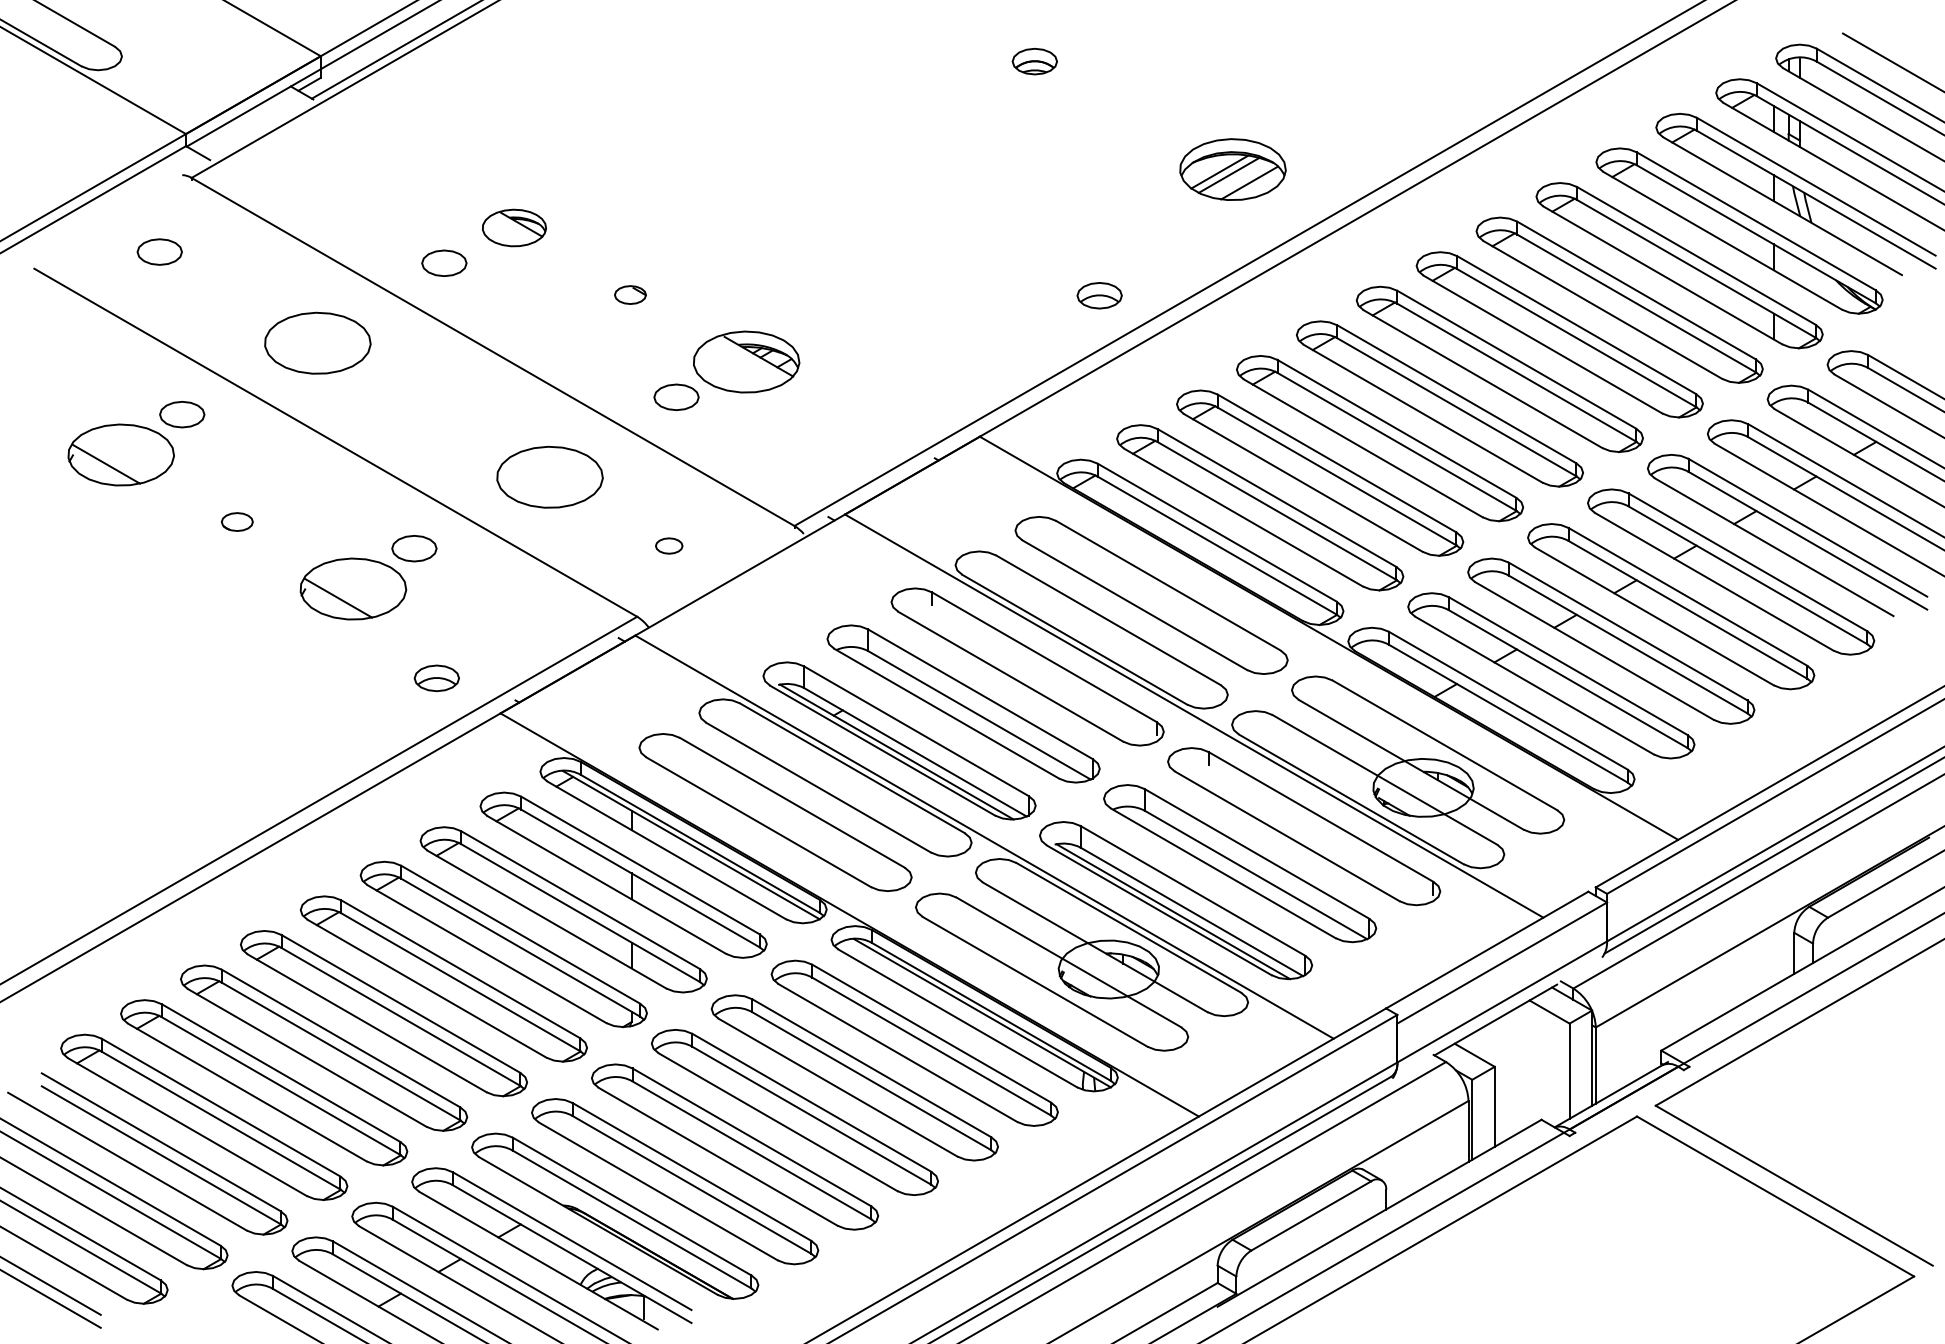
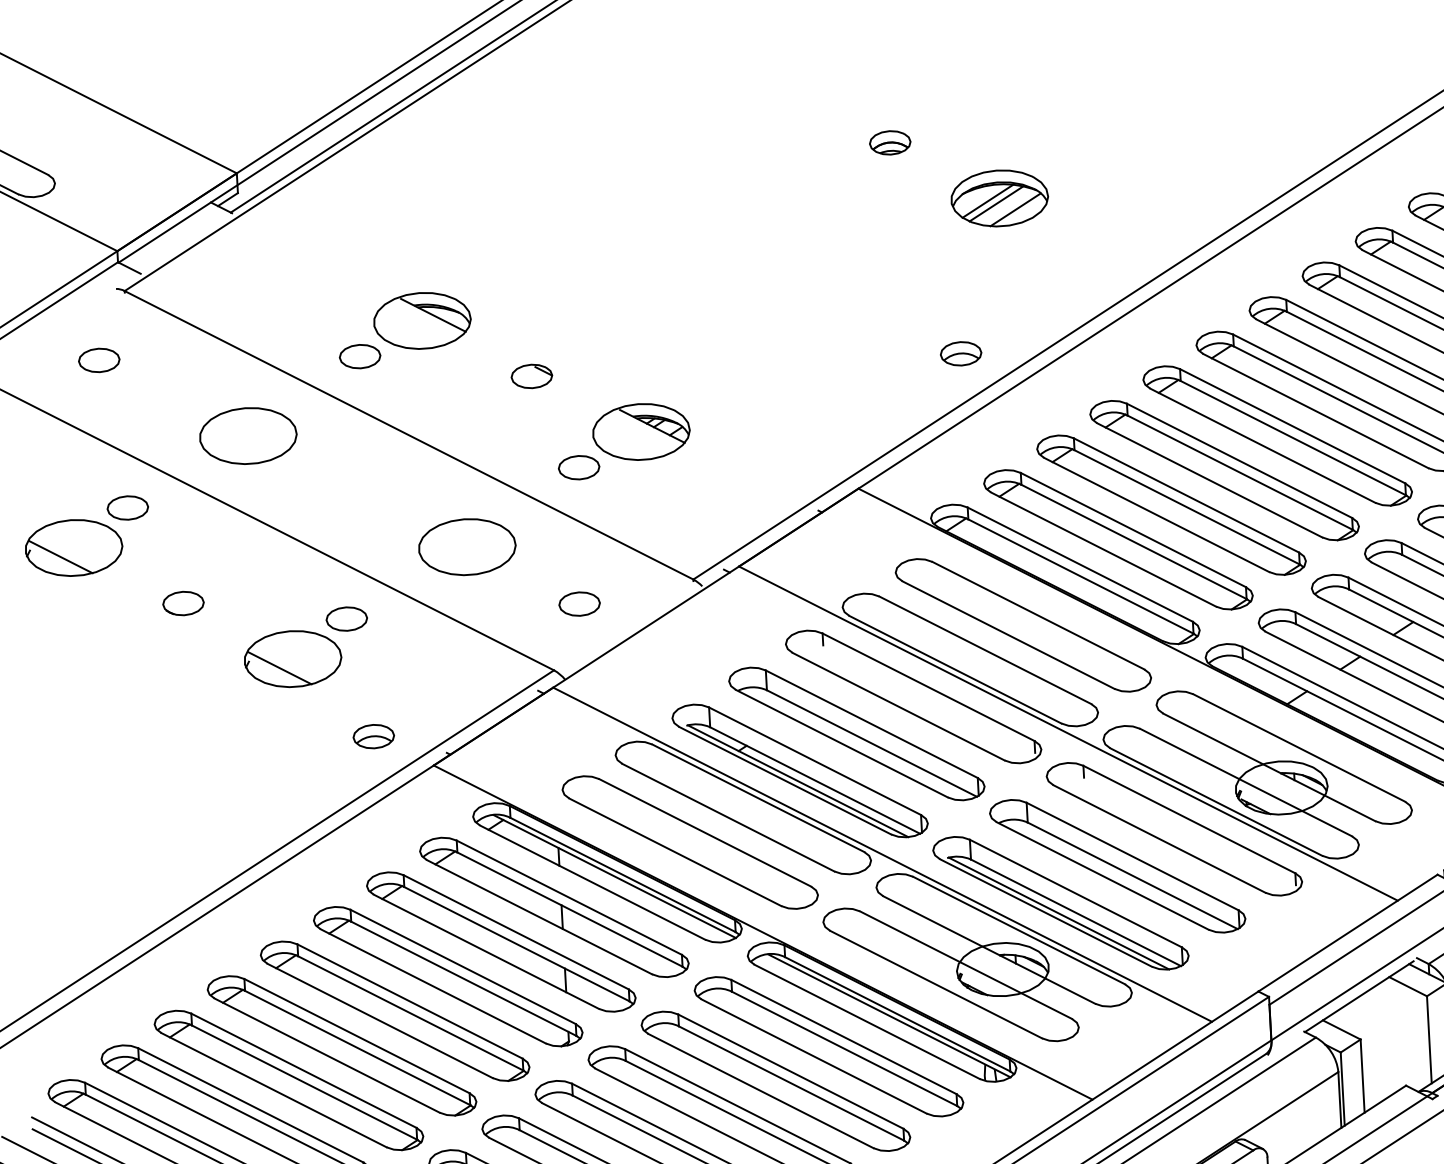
part: (1232, 169) -> (999, 198), moved
part: (514, 227) -> (422, 320), size x1.67
part: (630, 294) -> (531, 375), size x1.43
part: (237, 521) -> (183, 603), size x1.43
part: (669, 545) -> (580, 603), size x1.67

